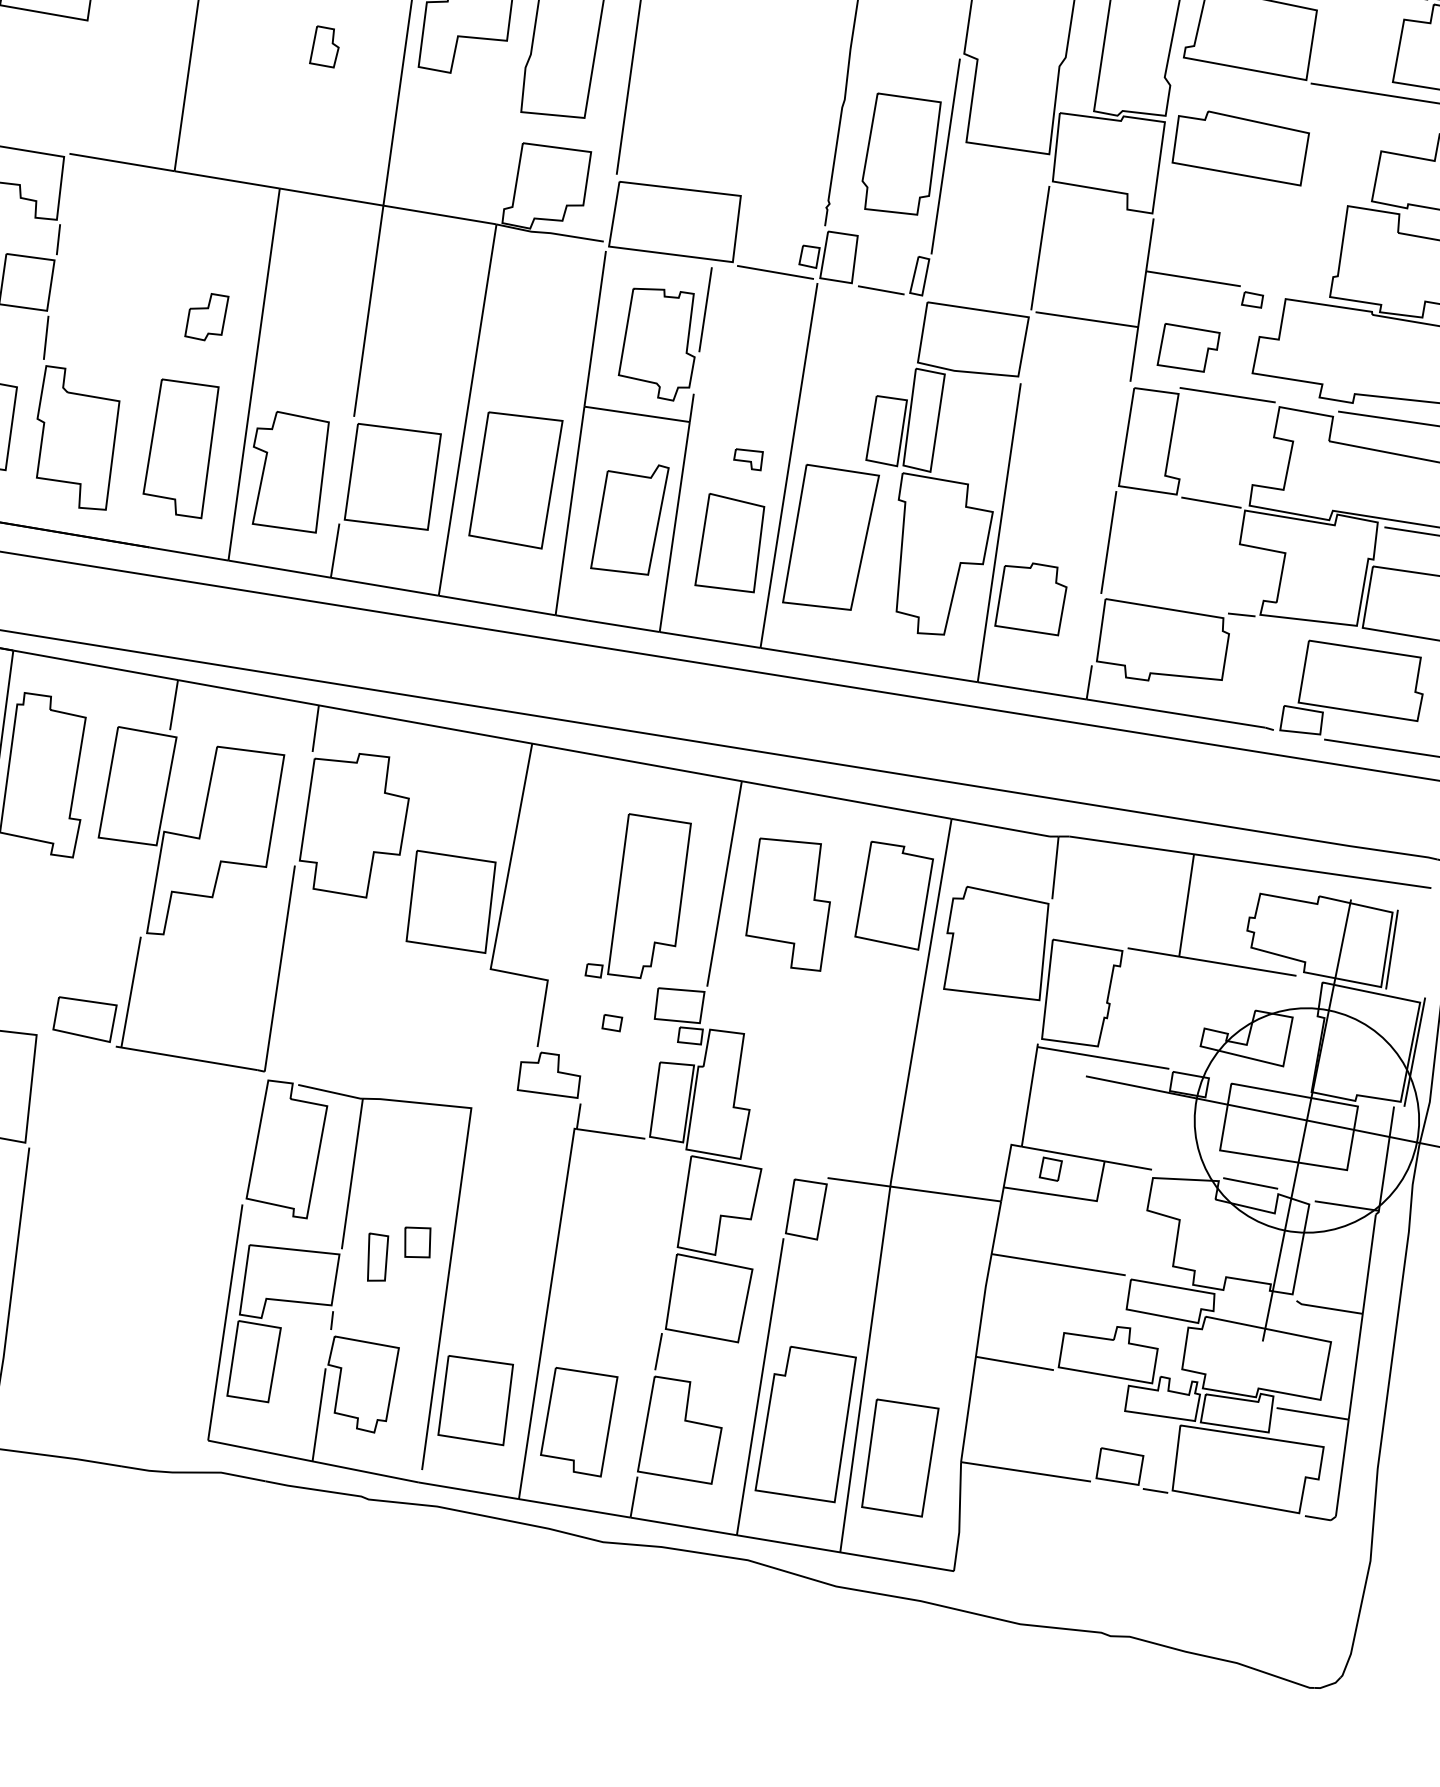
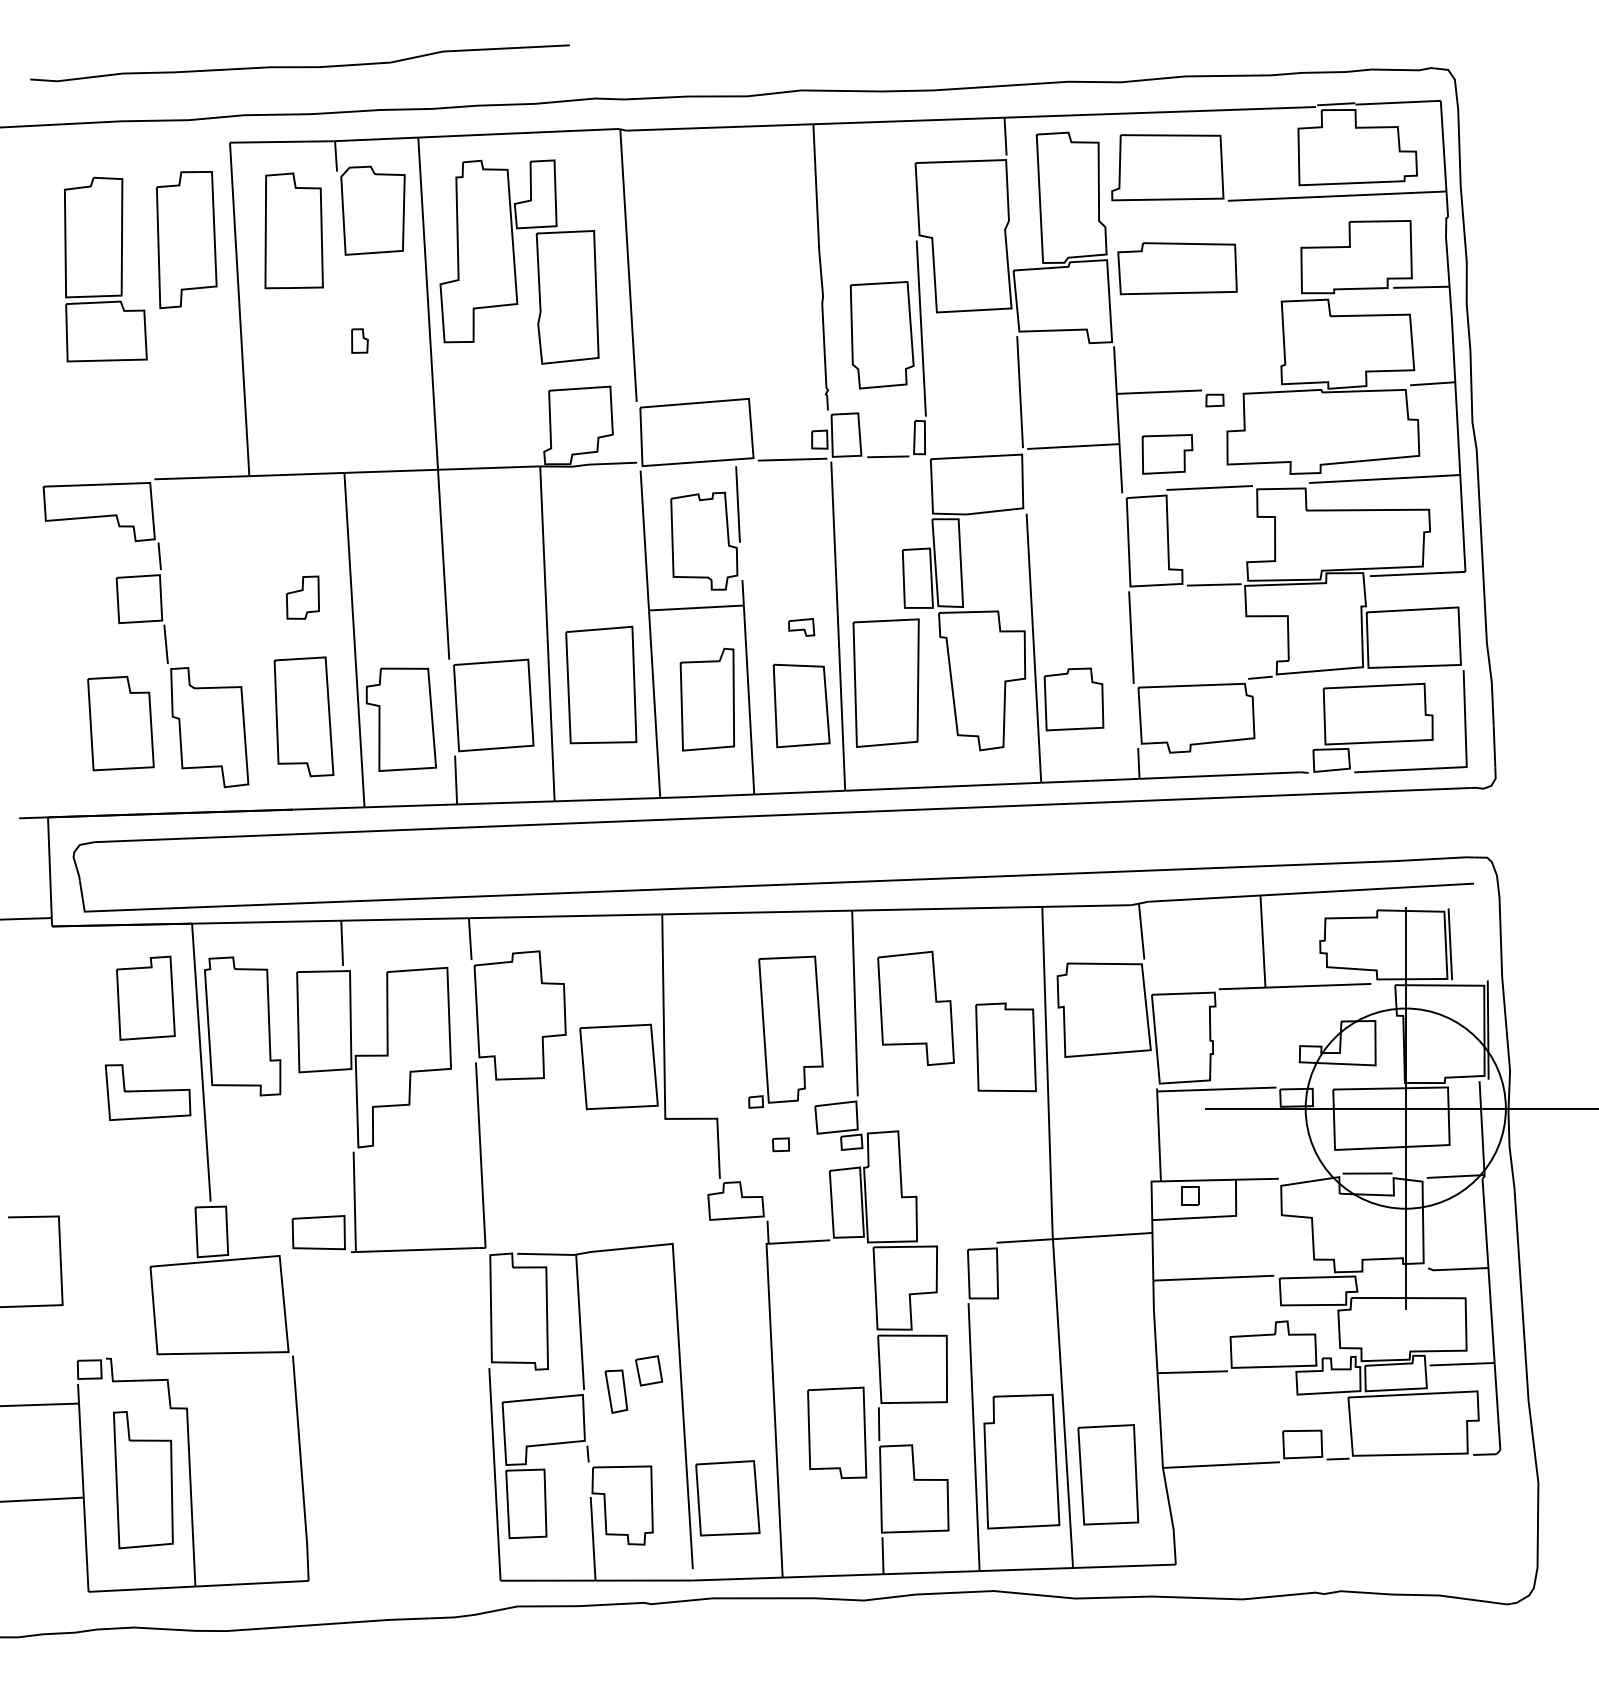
part: (325, 46) -> (359, 340), size x0.7
part: (894, 895) -> (1005, 1047), moved
part: (579, 1420) -> (837, 1432), moved

